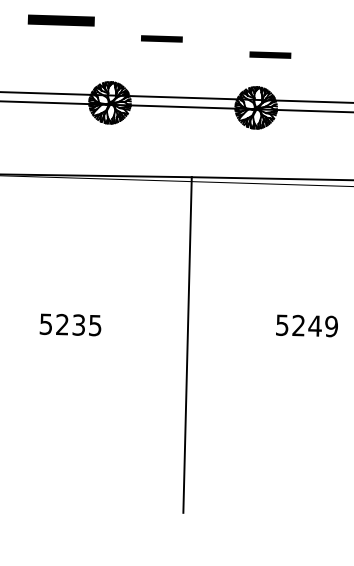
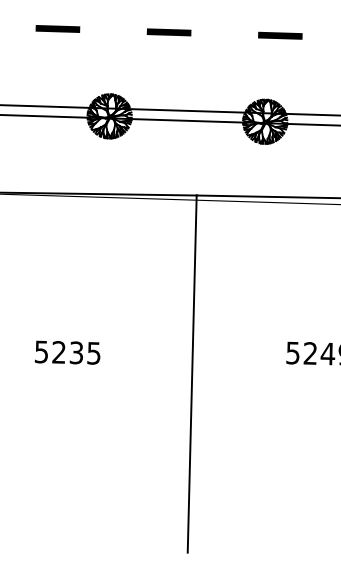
part: (61, 20) -> (58, 28), size x0.62
part: (161, 38) -> (168, 31), moved
part: (270, 54) -> (280, 35), moved

